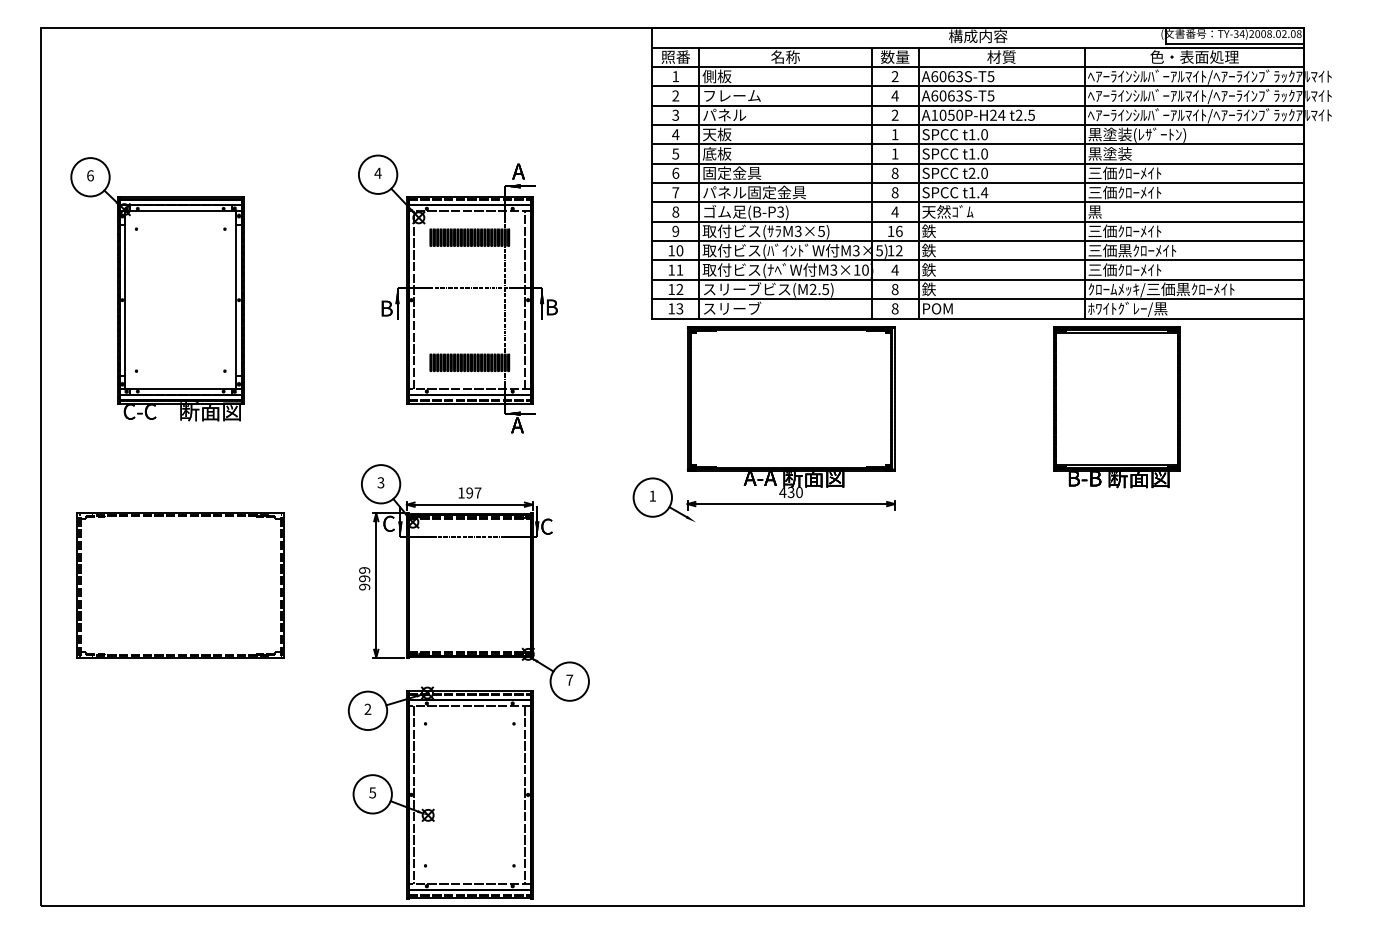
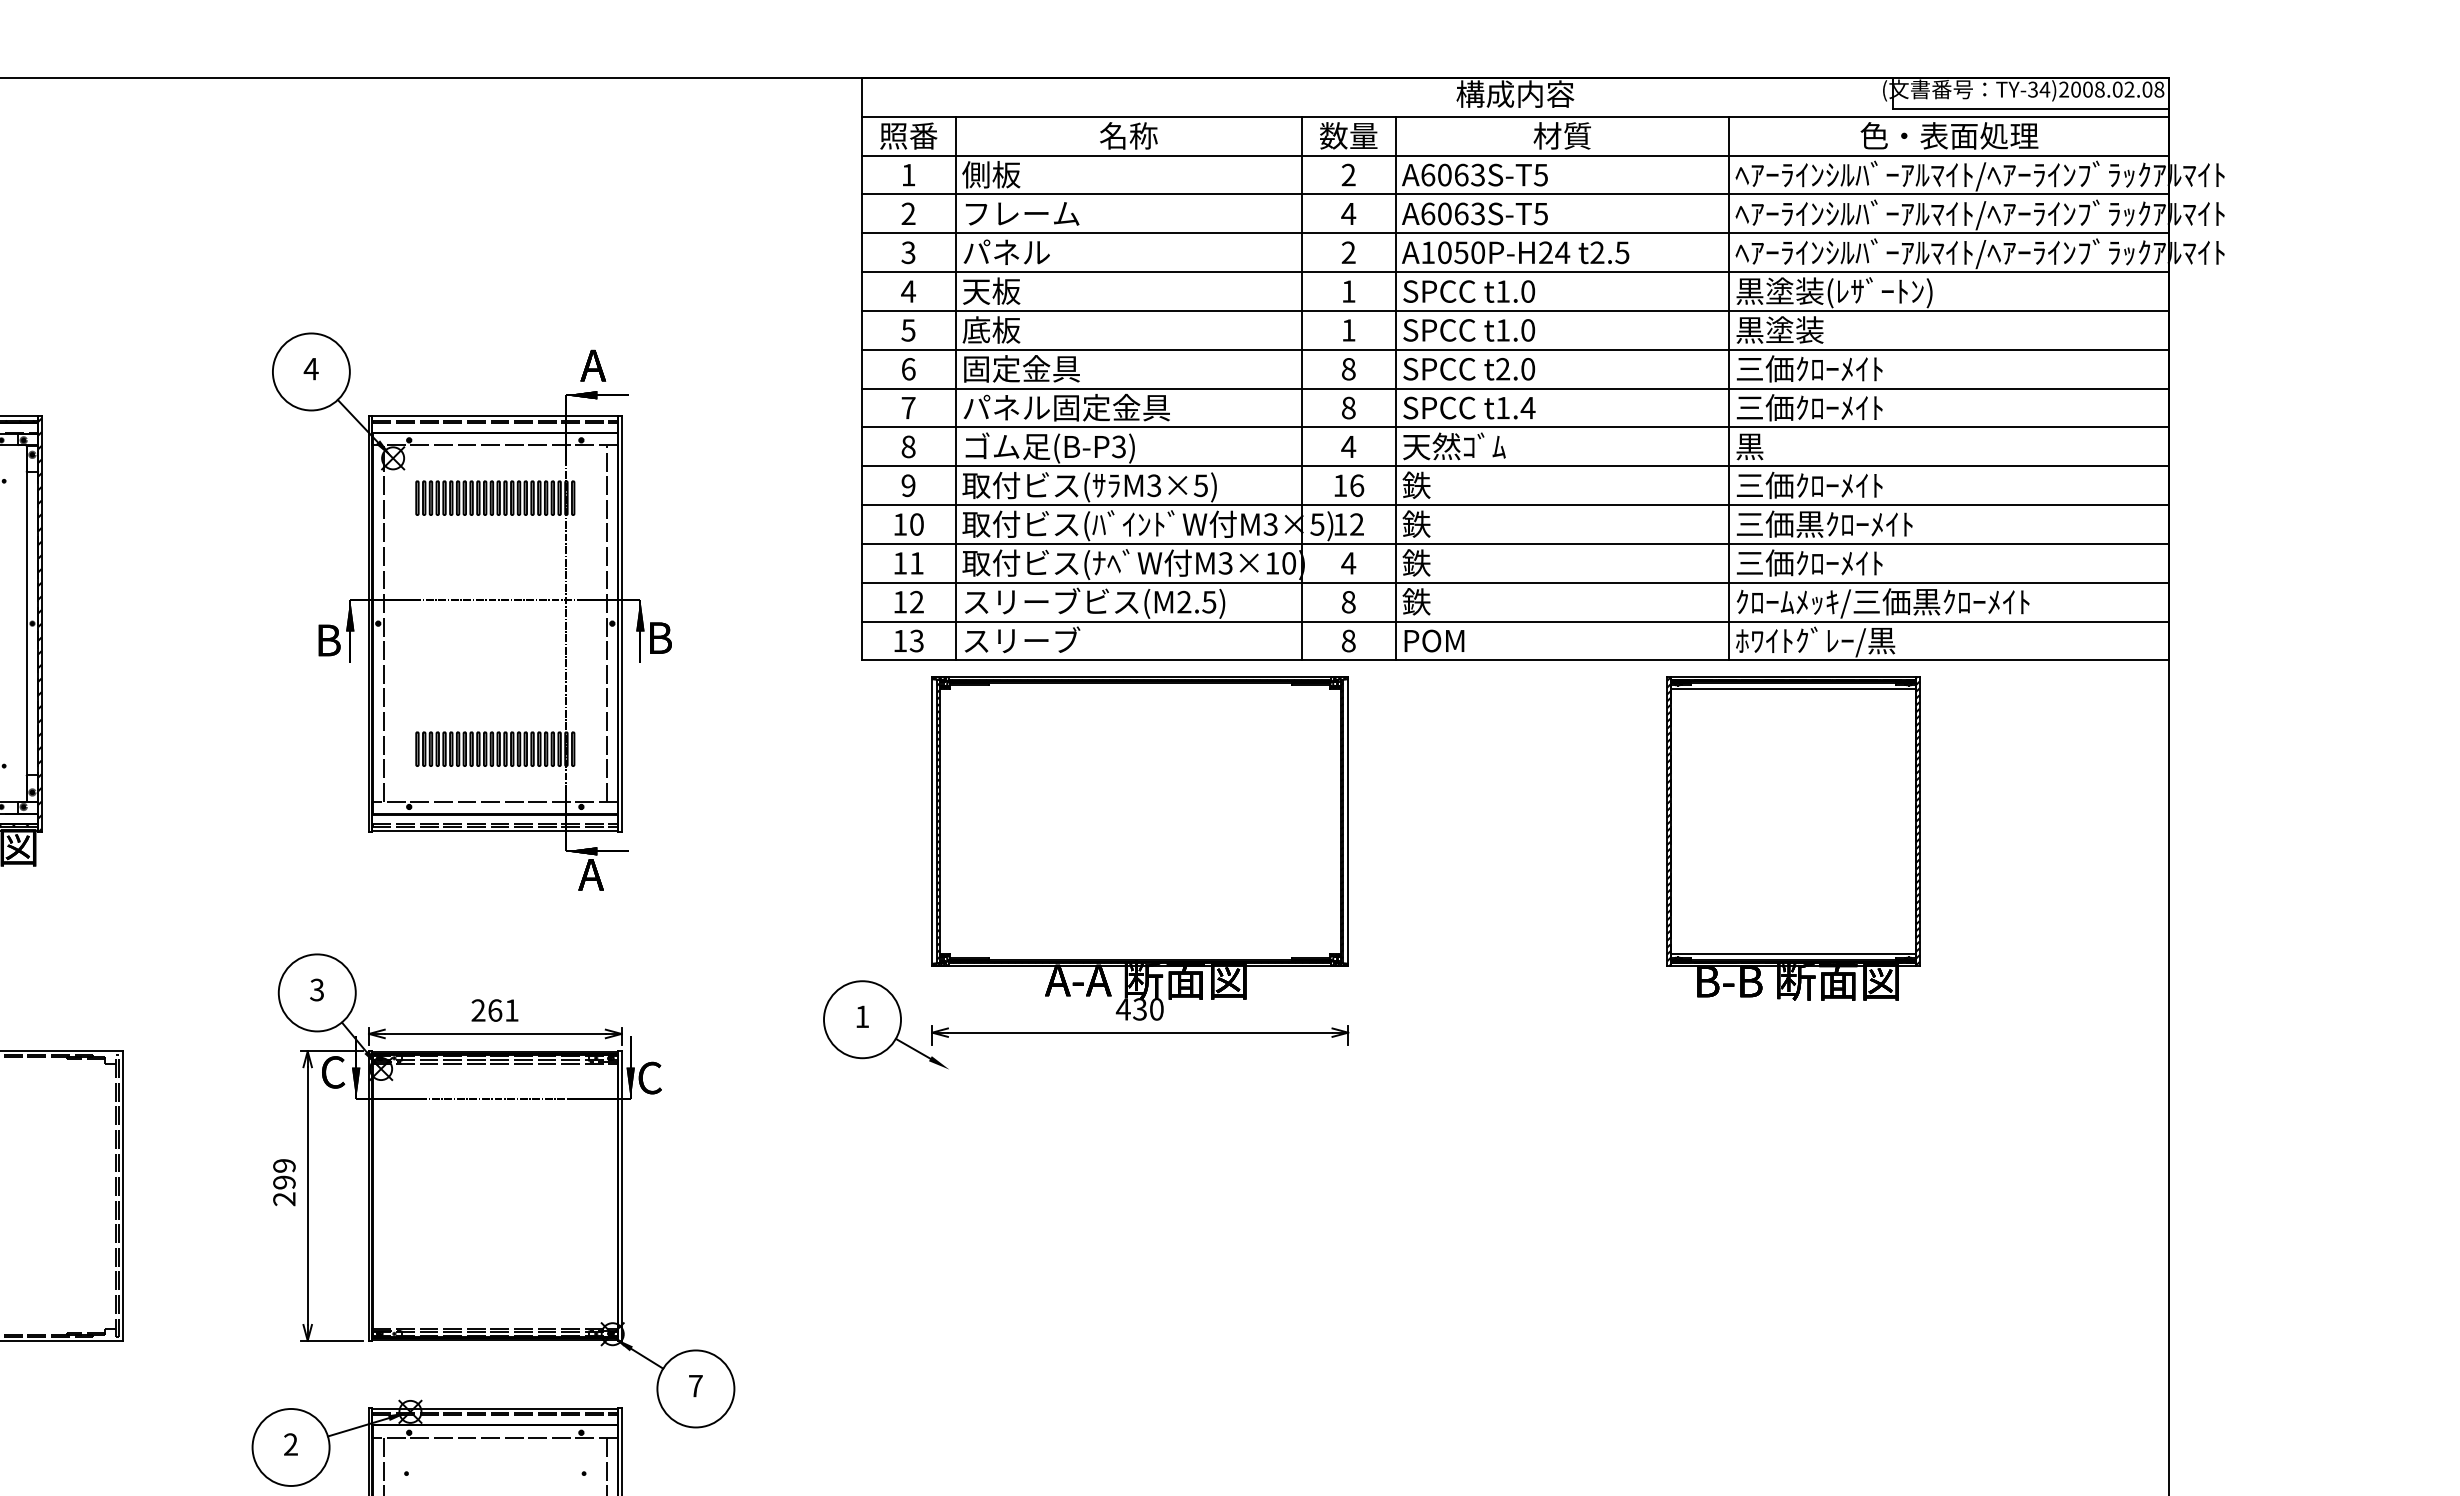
text: (469, 492) -> (494, 1009), 197 -> 261
text: (364, 586) -> (284, 1198), 999 -> 299

